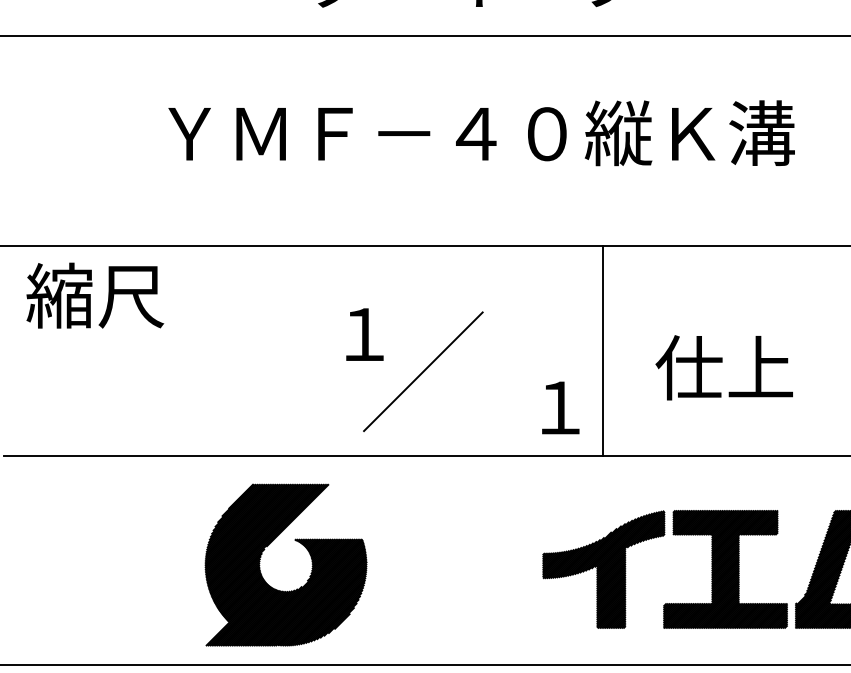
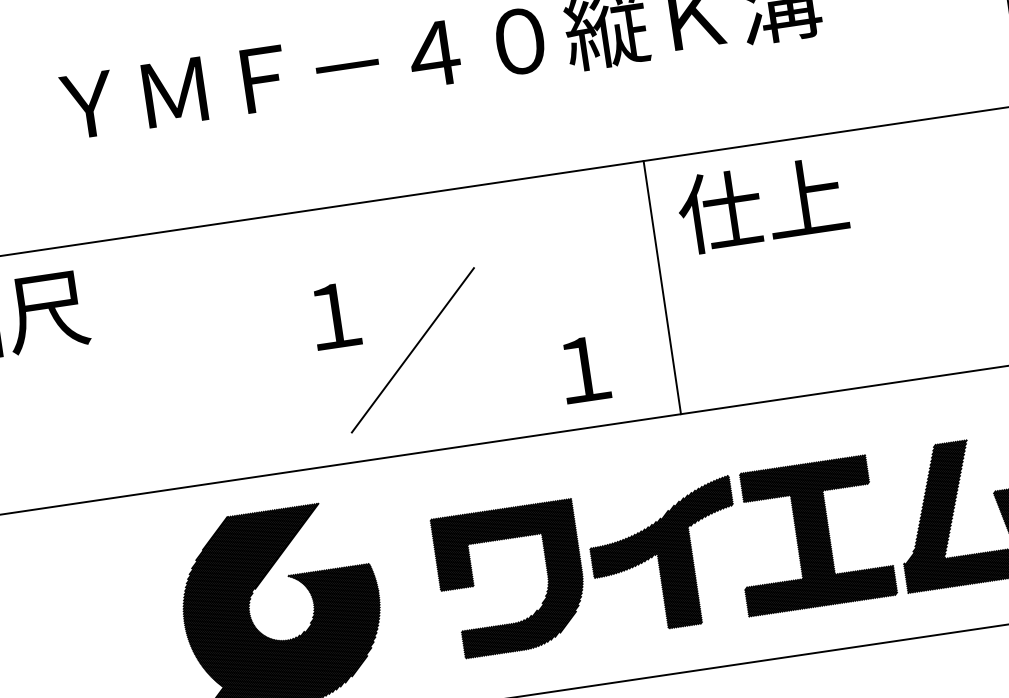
line: (603, 350) -> (662, 287), moved
text: (723, 367) -> (761, 204), moved
part: (504, 573) -> (546, 579), added

